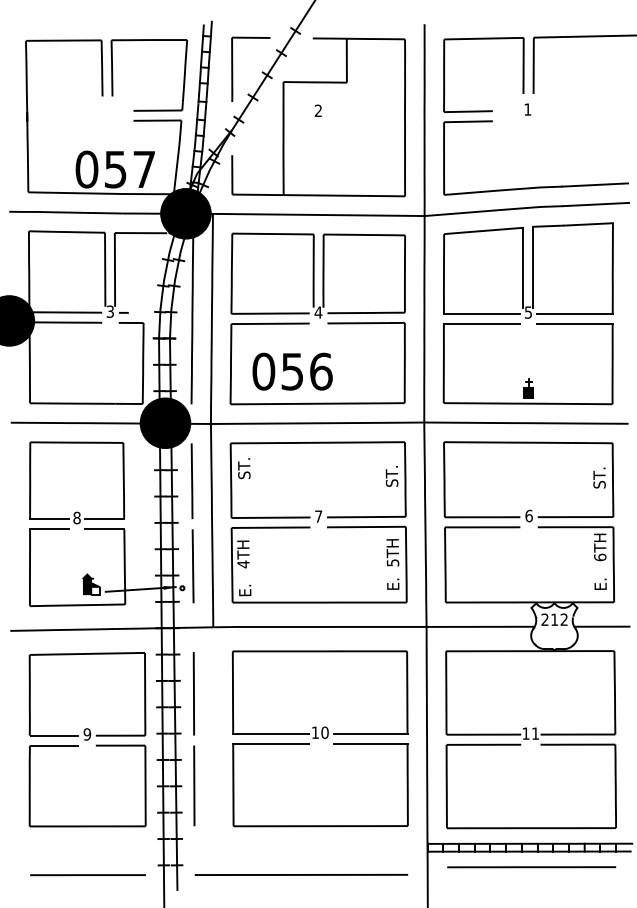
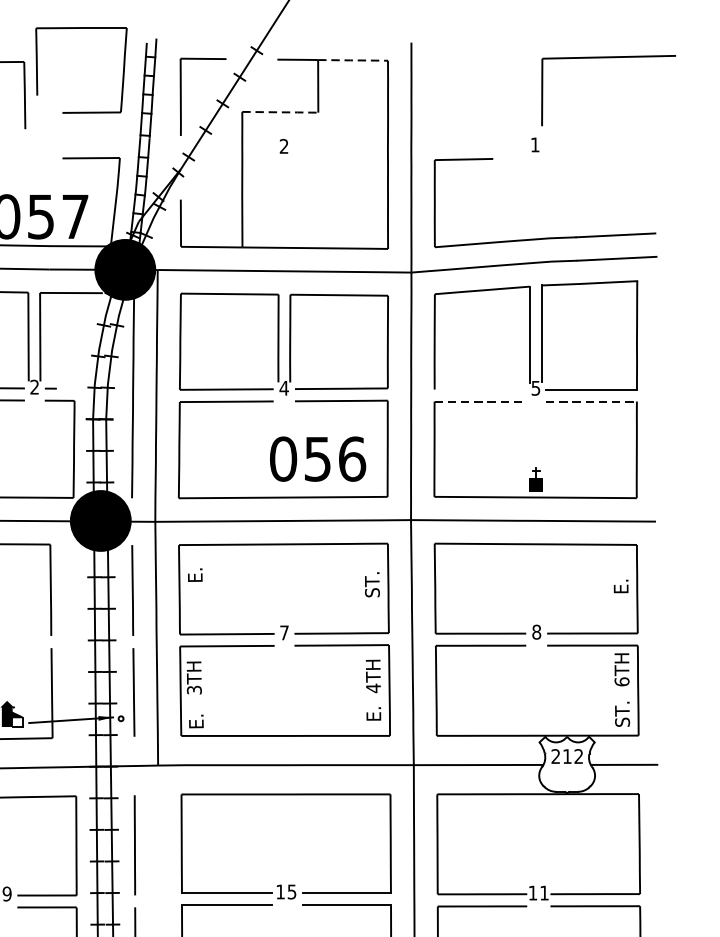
line: (375, 39) -> (352, 60), solid -> dashed
part: (483, 39) -> (482, 60), removed
line: (316, 82) -> (281, 112), solid -> dashed
part: (148, 109) -> (80, 111), moved
text: (109, 311) -> (33, 386), 3 -> 2
line: (481, 313) -> (479, 389), removed
line: (482, 323) -> (480, 401), solid -> dashed
line: (574, 323) -> (591, 401), solid -> dashed
text: (292, 371) -> (317, 458), moved
text: (244, 468) -> (195, 575), ST. -> E.
text: (599, 477) -> (621, 585), ST. -> E.
text: (528, 515) -> (535, 631), 6 -> 8
line: (104, 519) -> (27, 636), removed
line: (104, 529) -> (27, 648), removed
text: (392, 562) -> (372, 687), 5TH -> 4TH
text: (243, 564) -> (194, 690), 4TH -> 3TH
text: (600, 584) -> (622, 714), E. -> ST.
text: (324, 732) -> (291, 891), 10 -> 15

